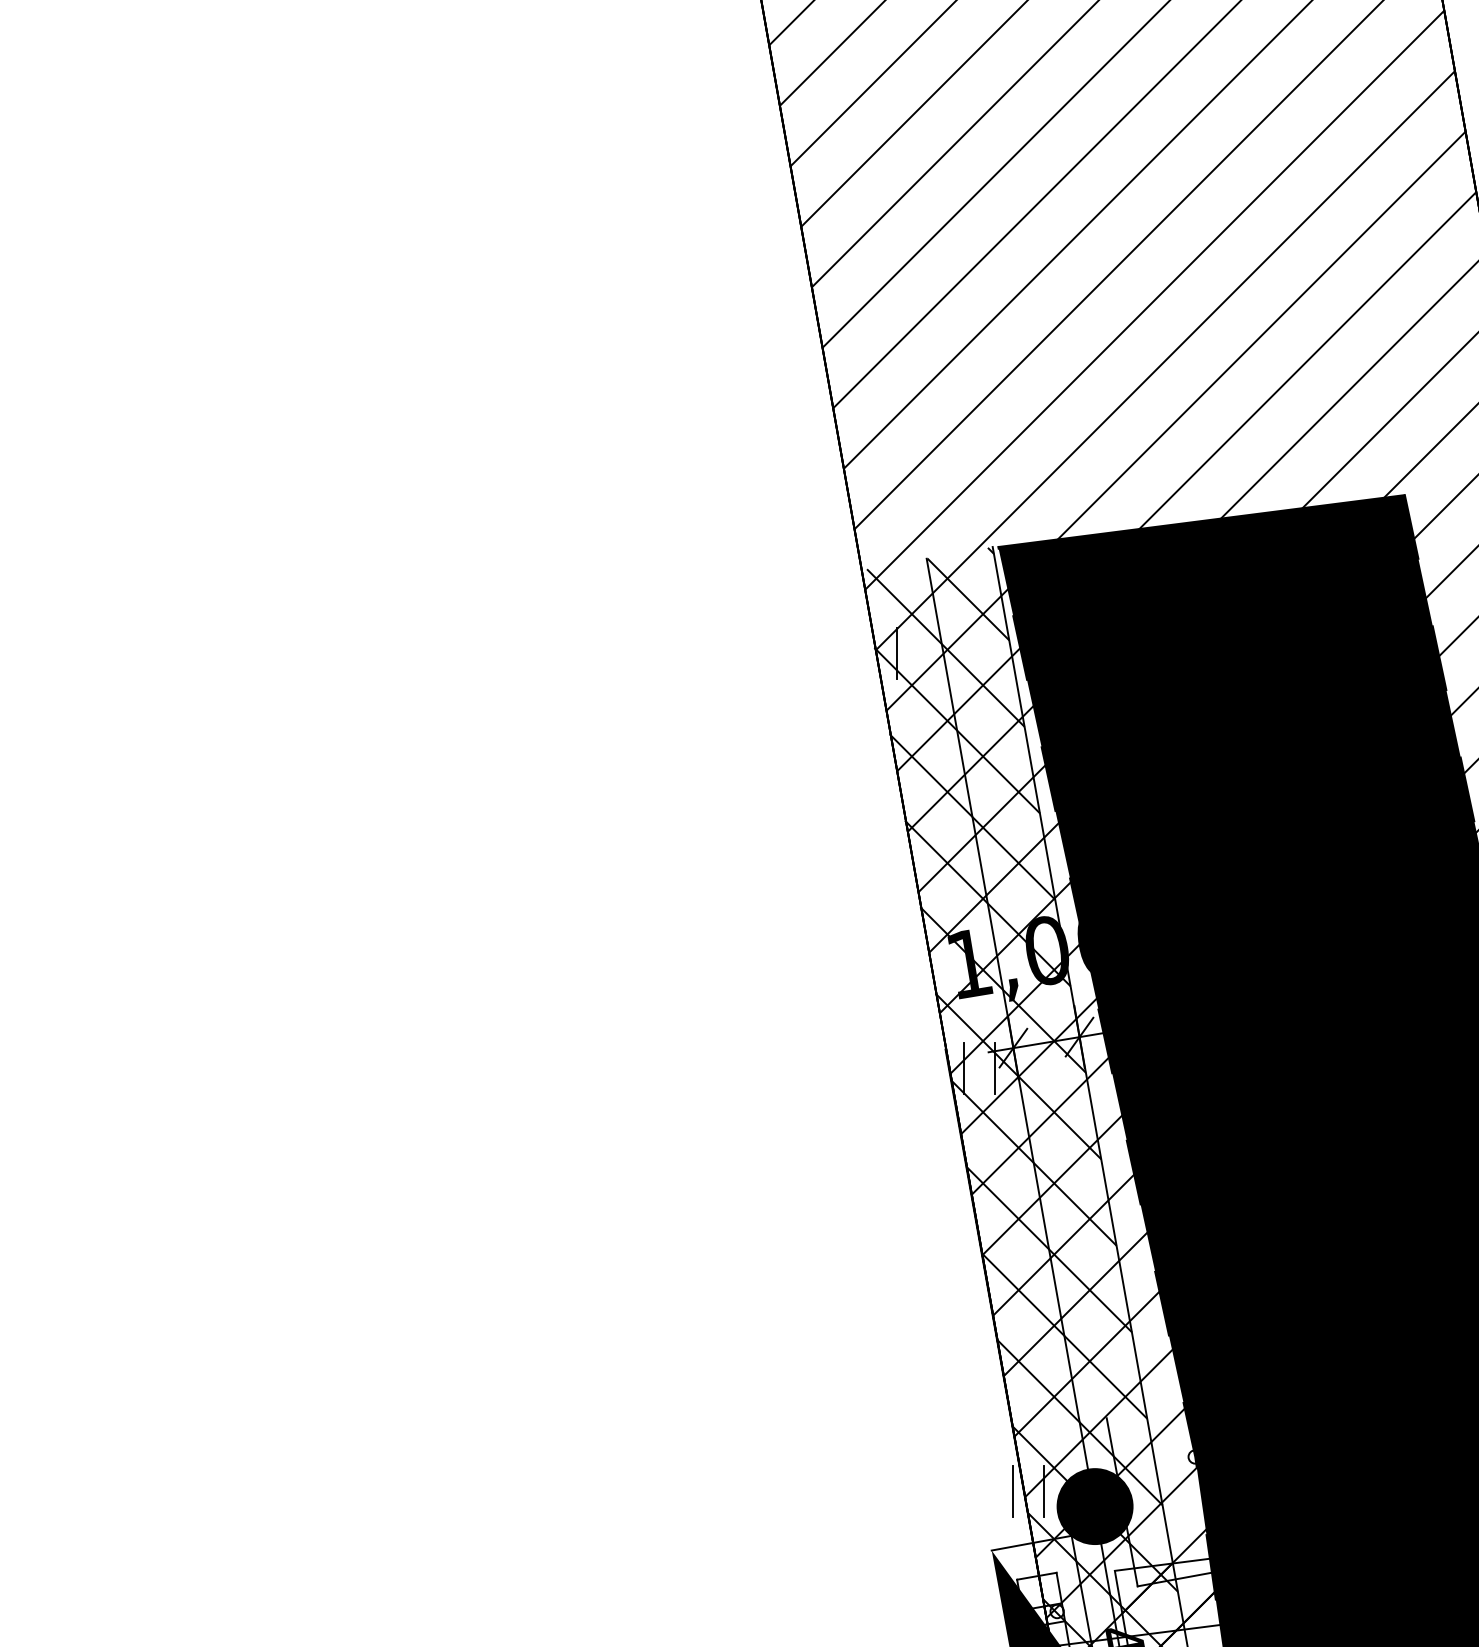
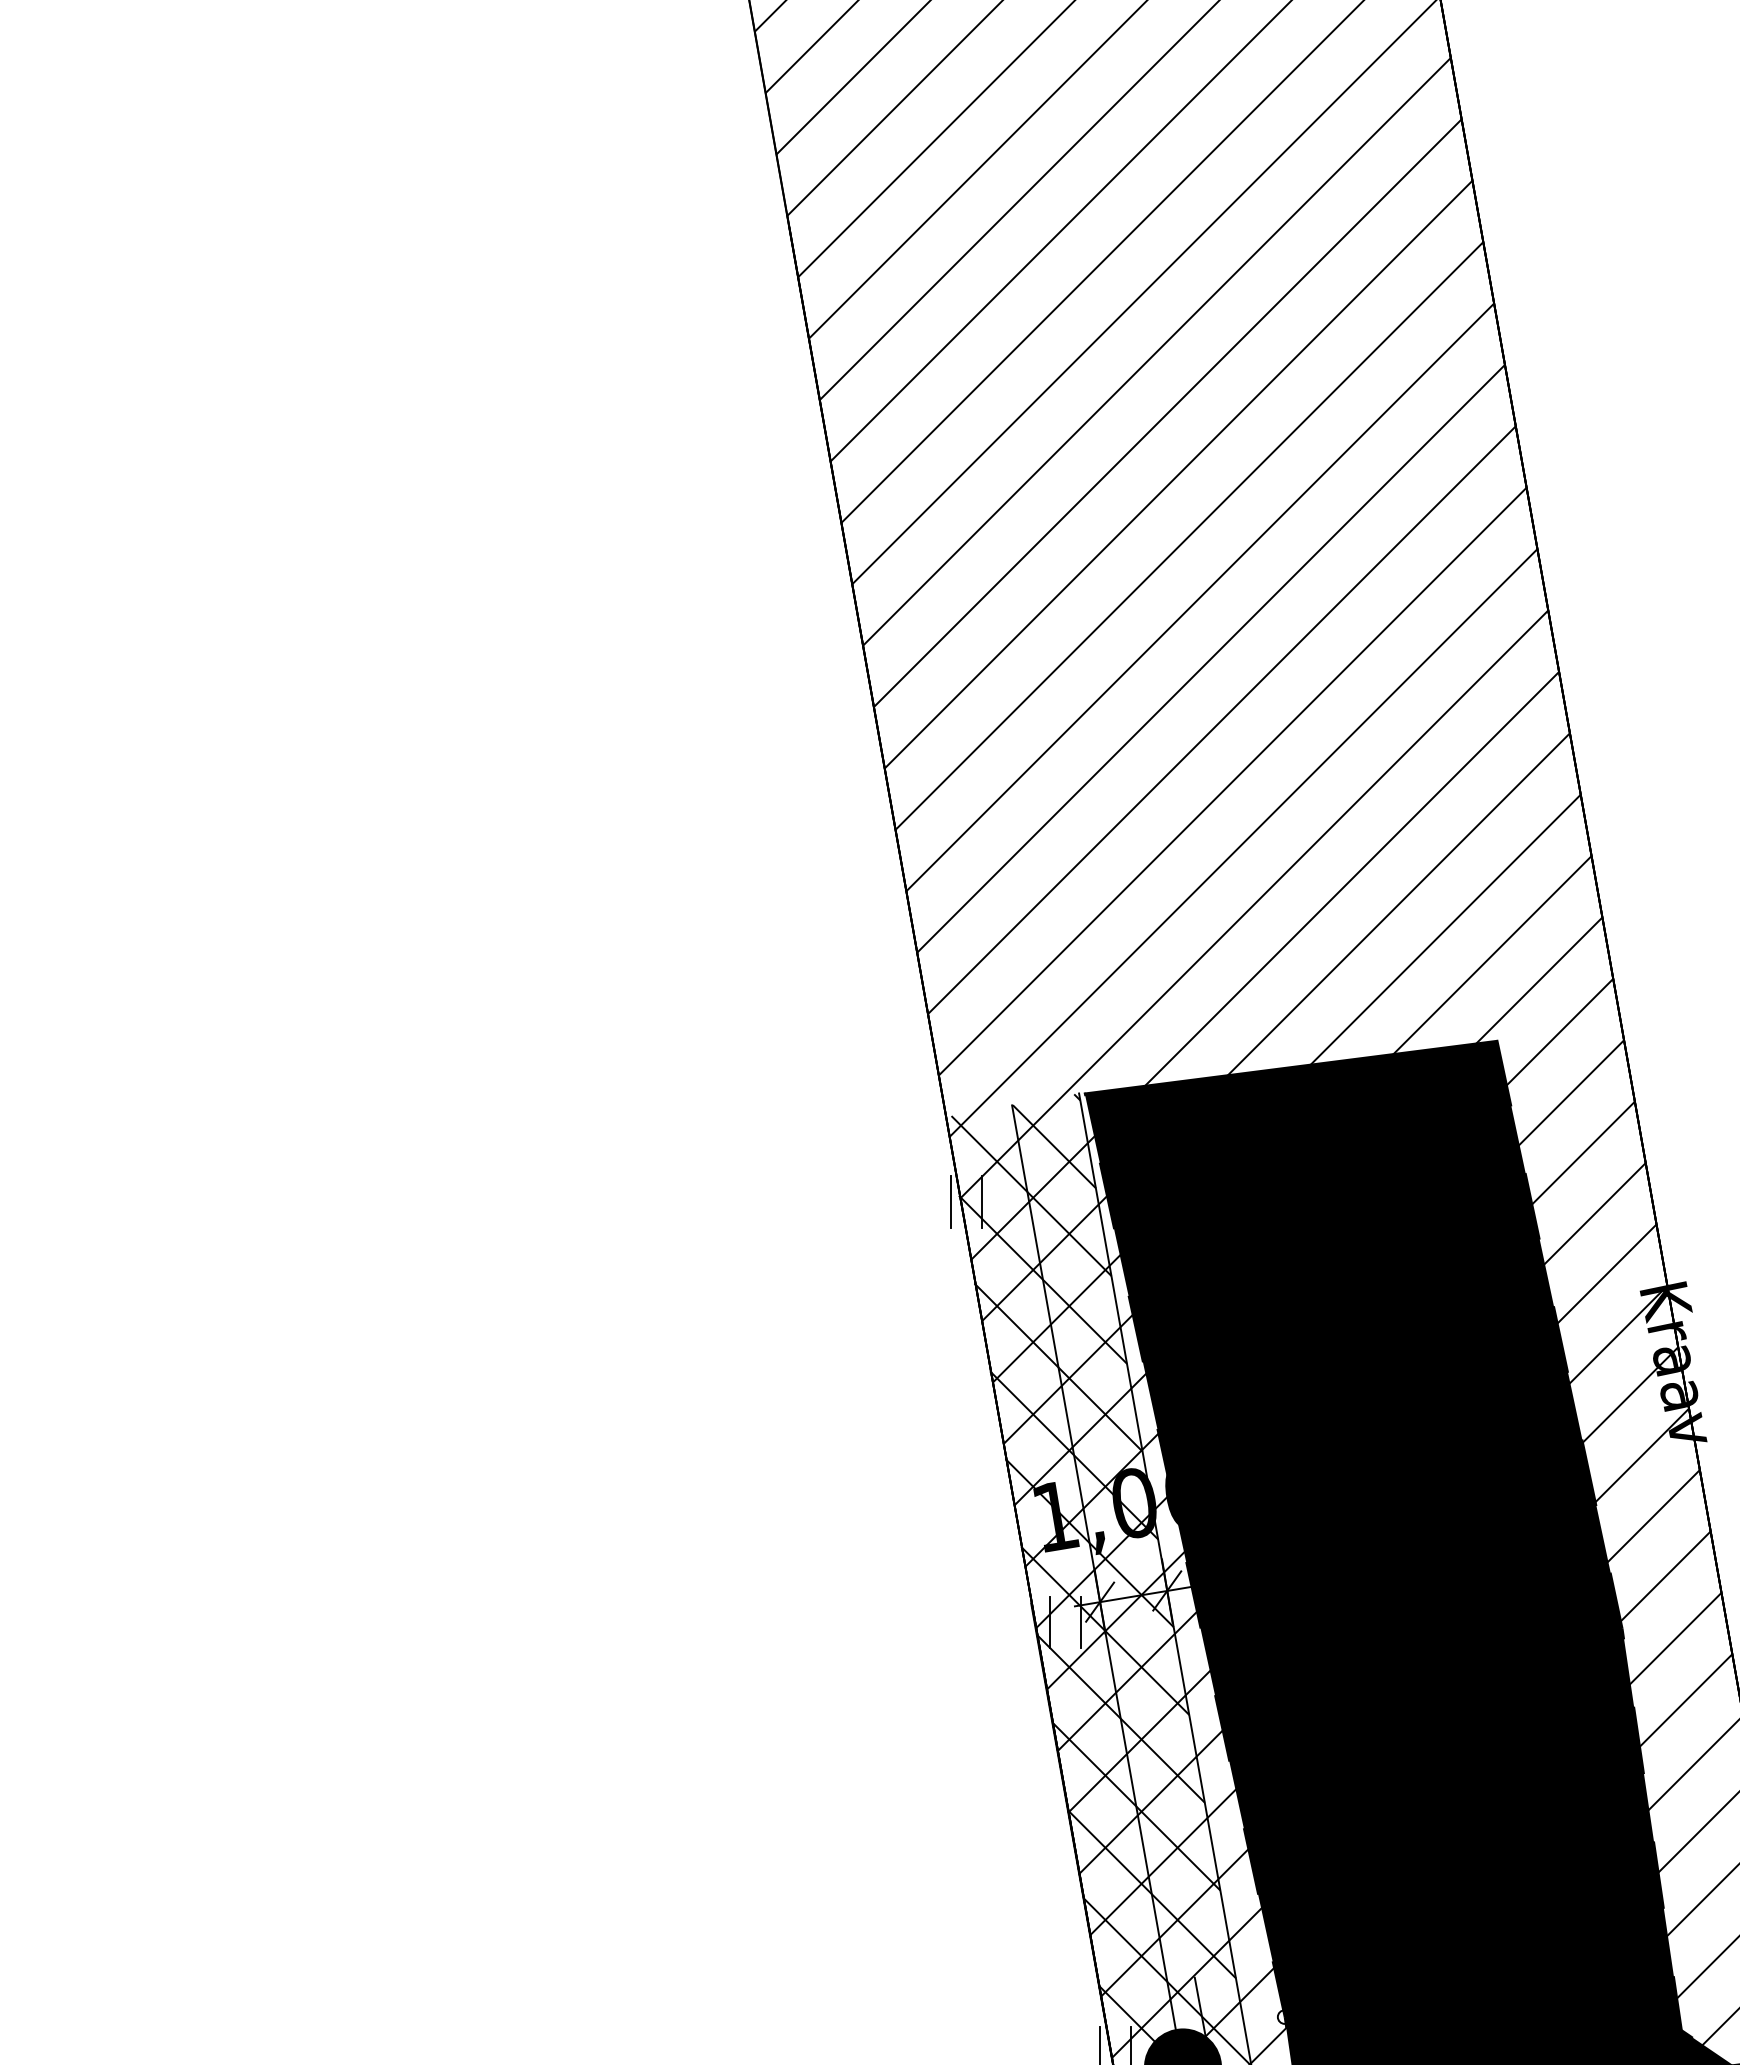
line: (866, 653) -> (950, 1201), added

